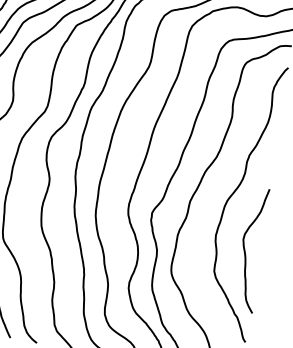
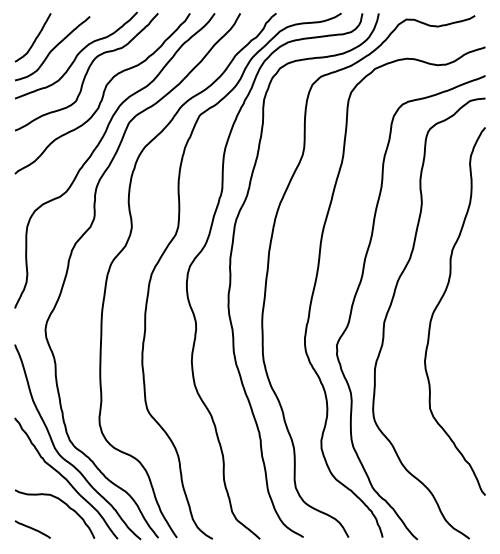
curve: (245, 249) -> (466, 374), removed

